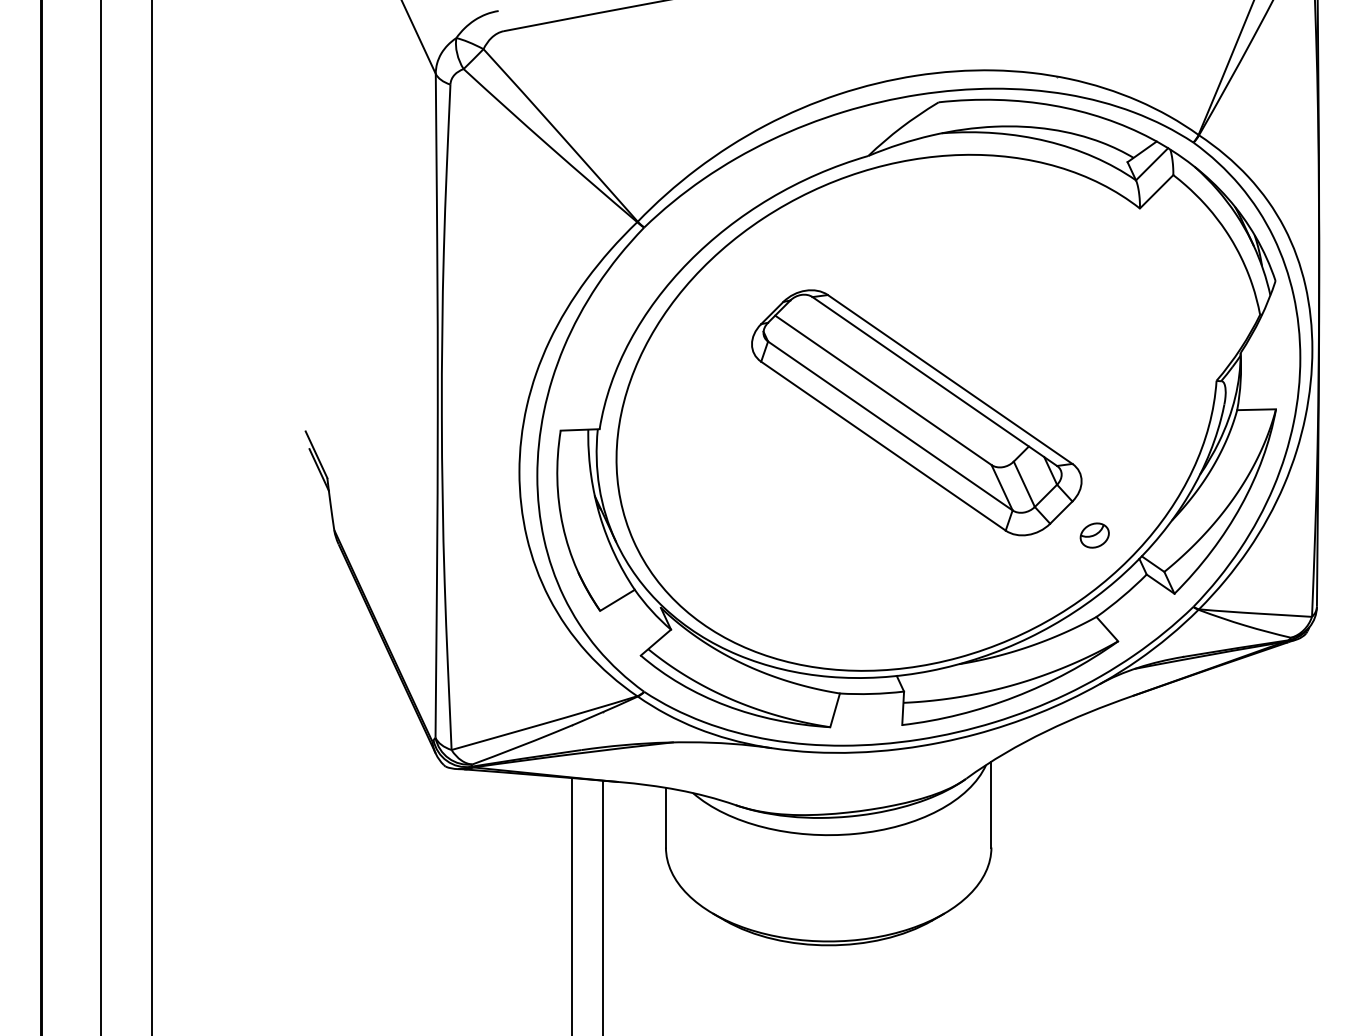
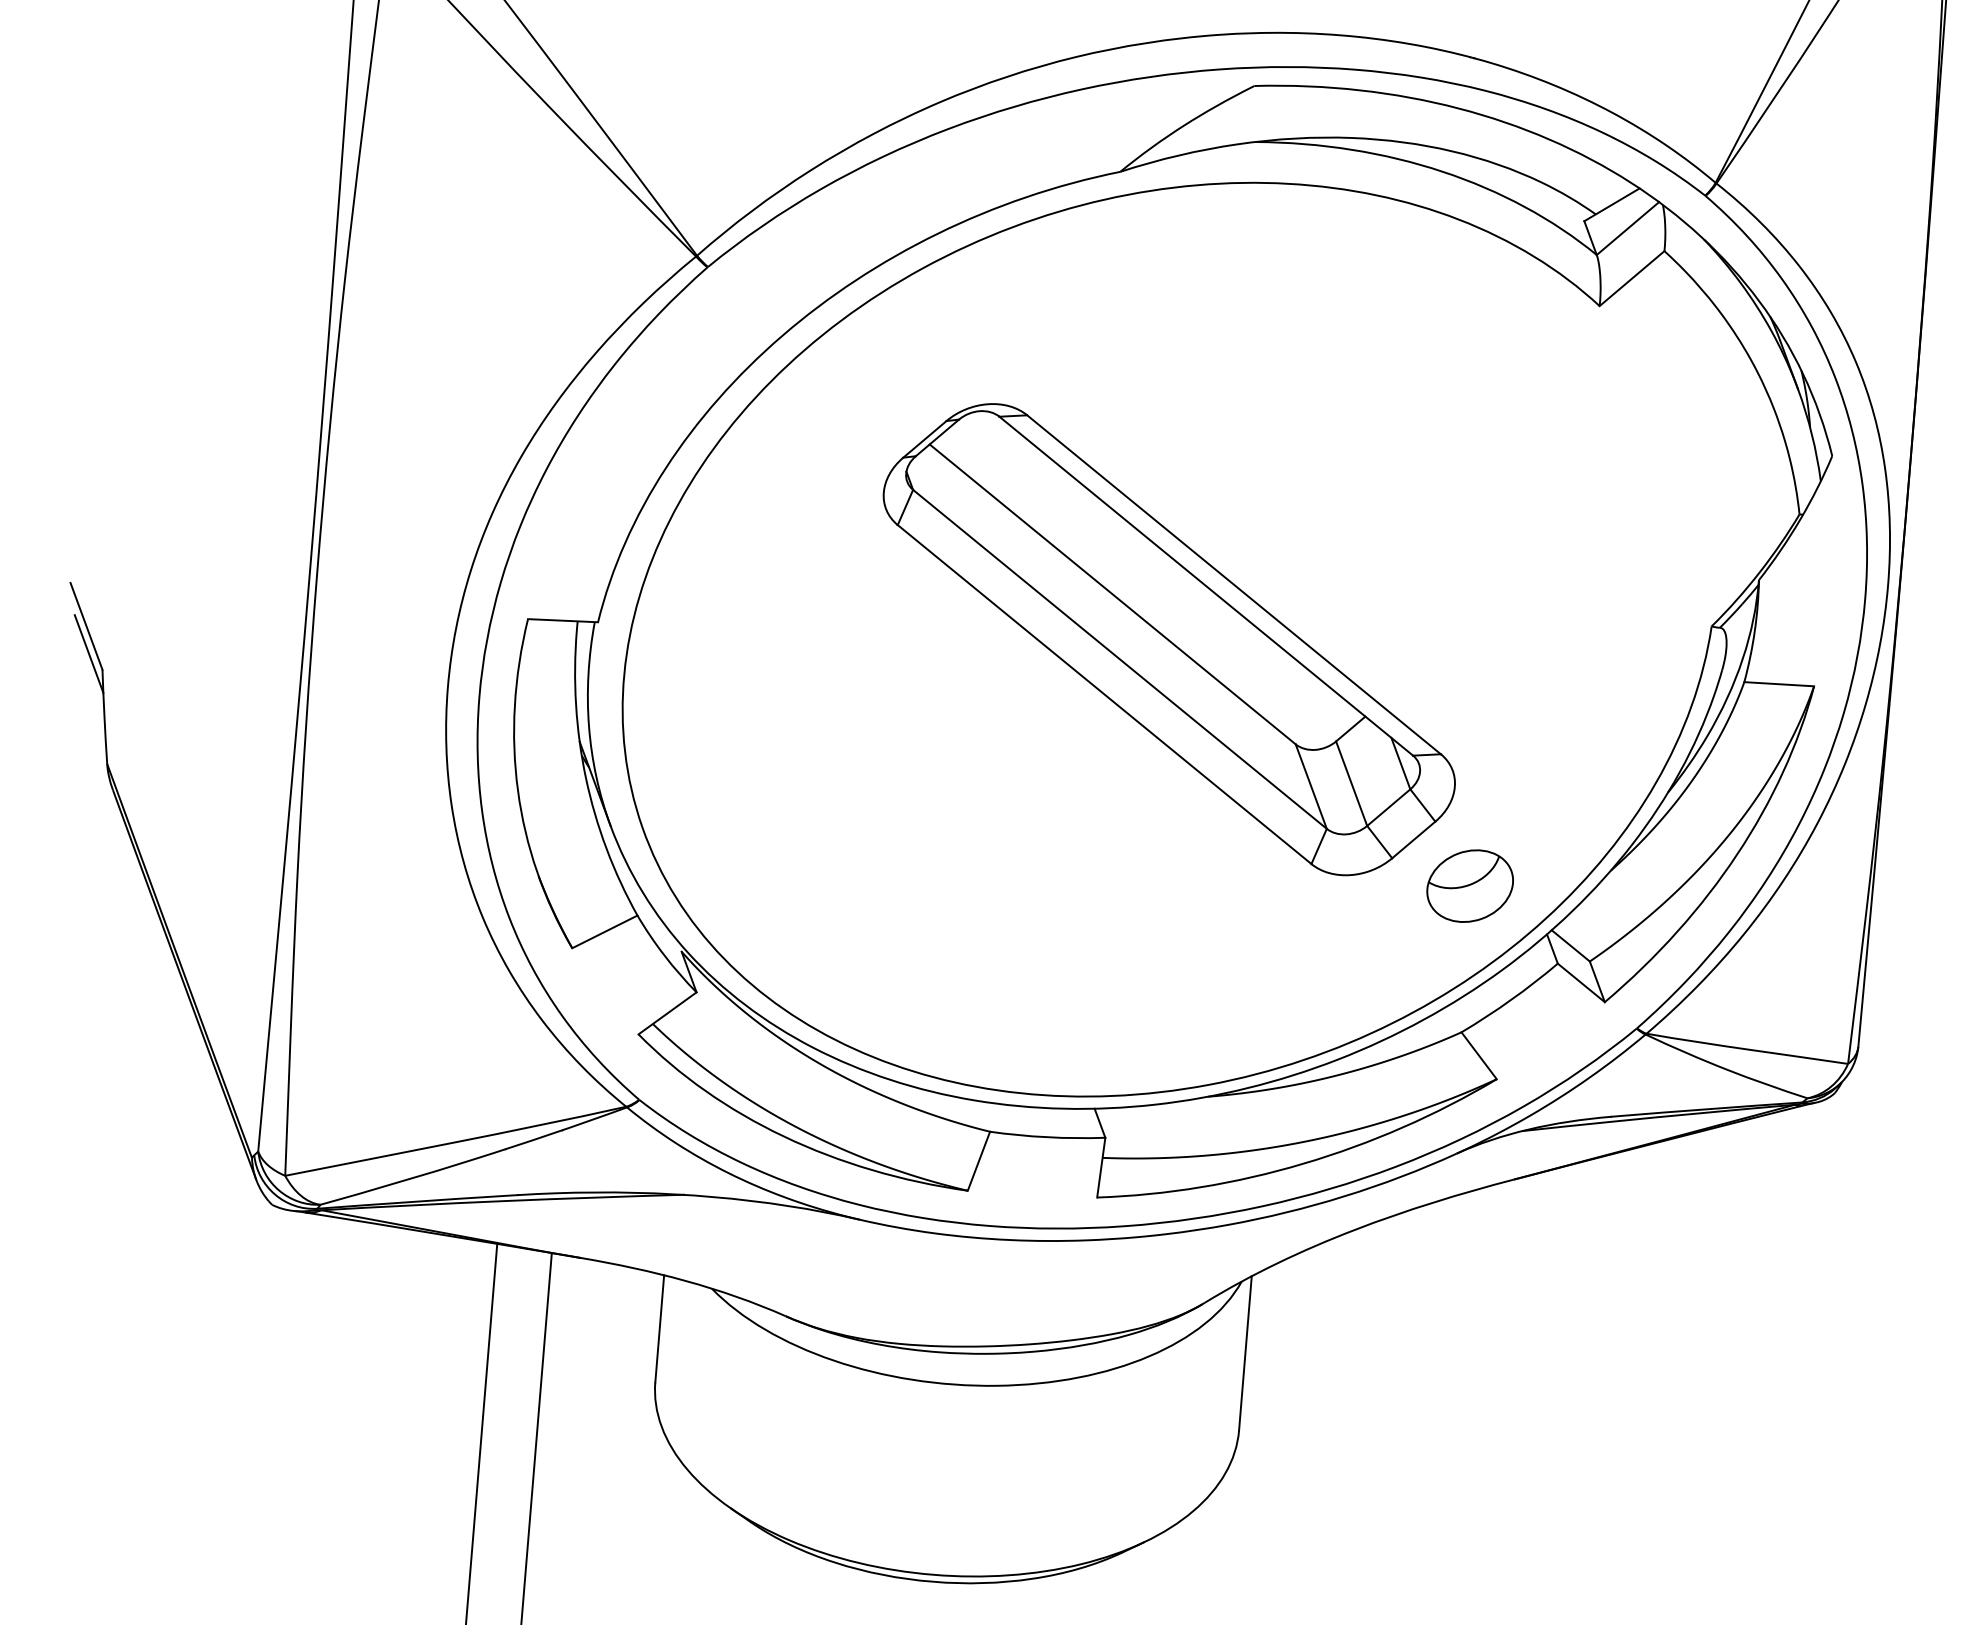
part: (1094, 535) -> (1469, 885), size x1.67

